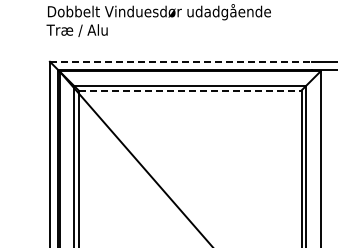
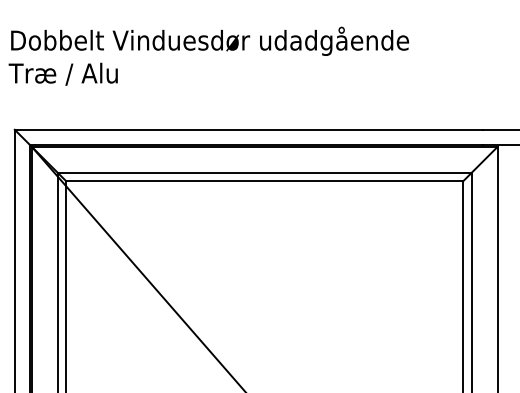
line: (181, 61) -> (249, 129), dashed -> solid
line: (190, 90) -> (265, 181), dashed -> solid

